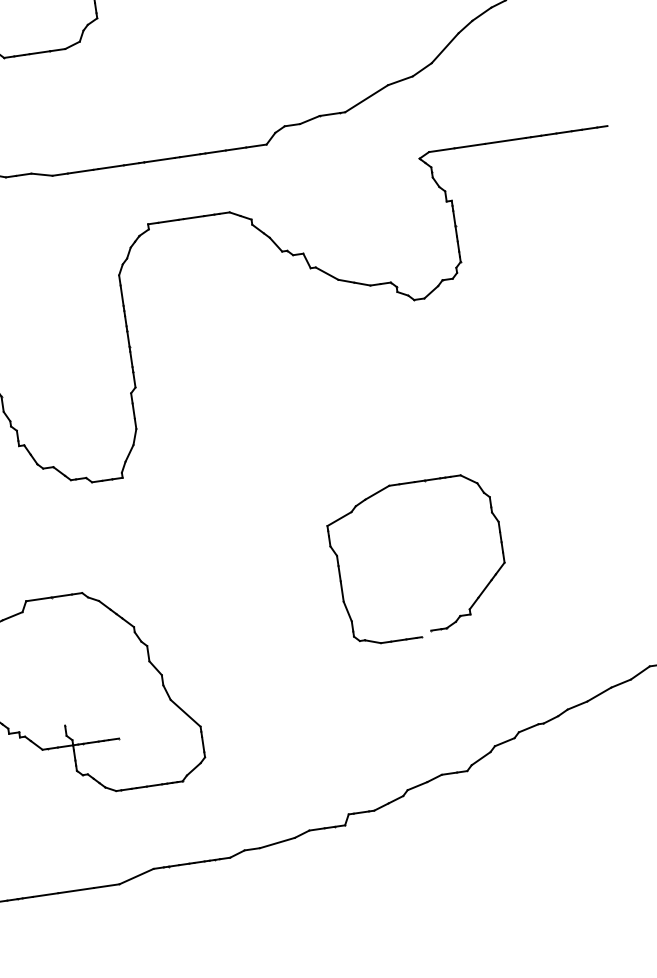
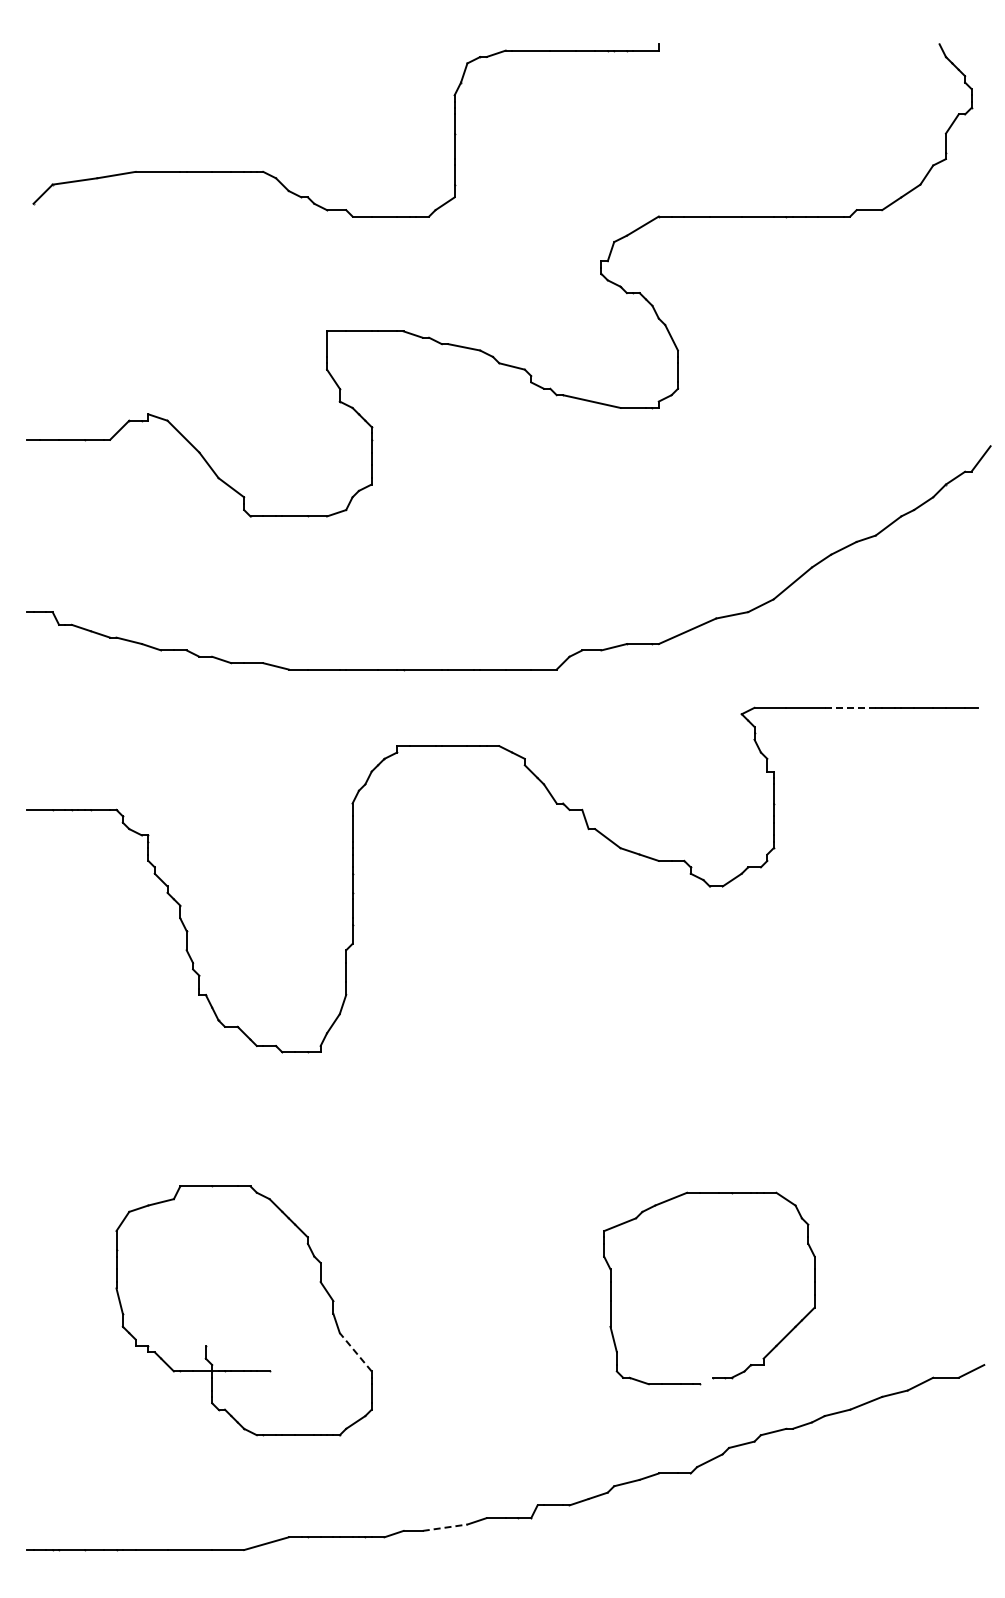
line: (505, 140) -> (850, 707), solid -> dashed
part: (459, 615) -> (750, 1364), moved
line: (185, 713) -> (355, 1352), solid -> dashed
line: (277, 842) -> (445, 1527), solid -> dashed

